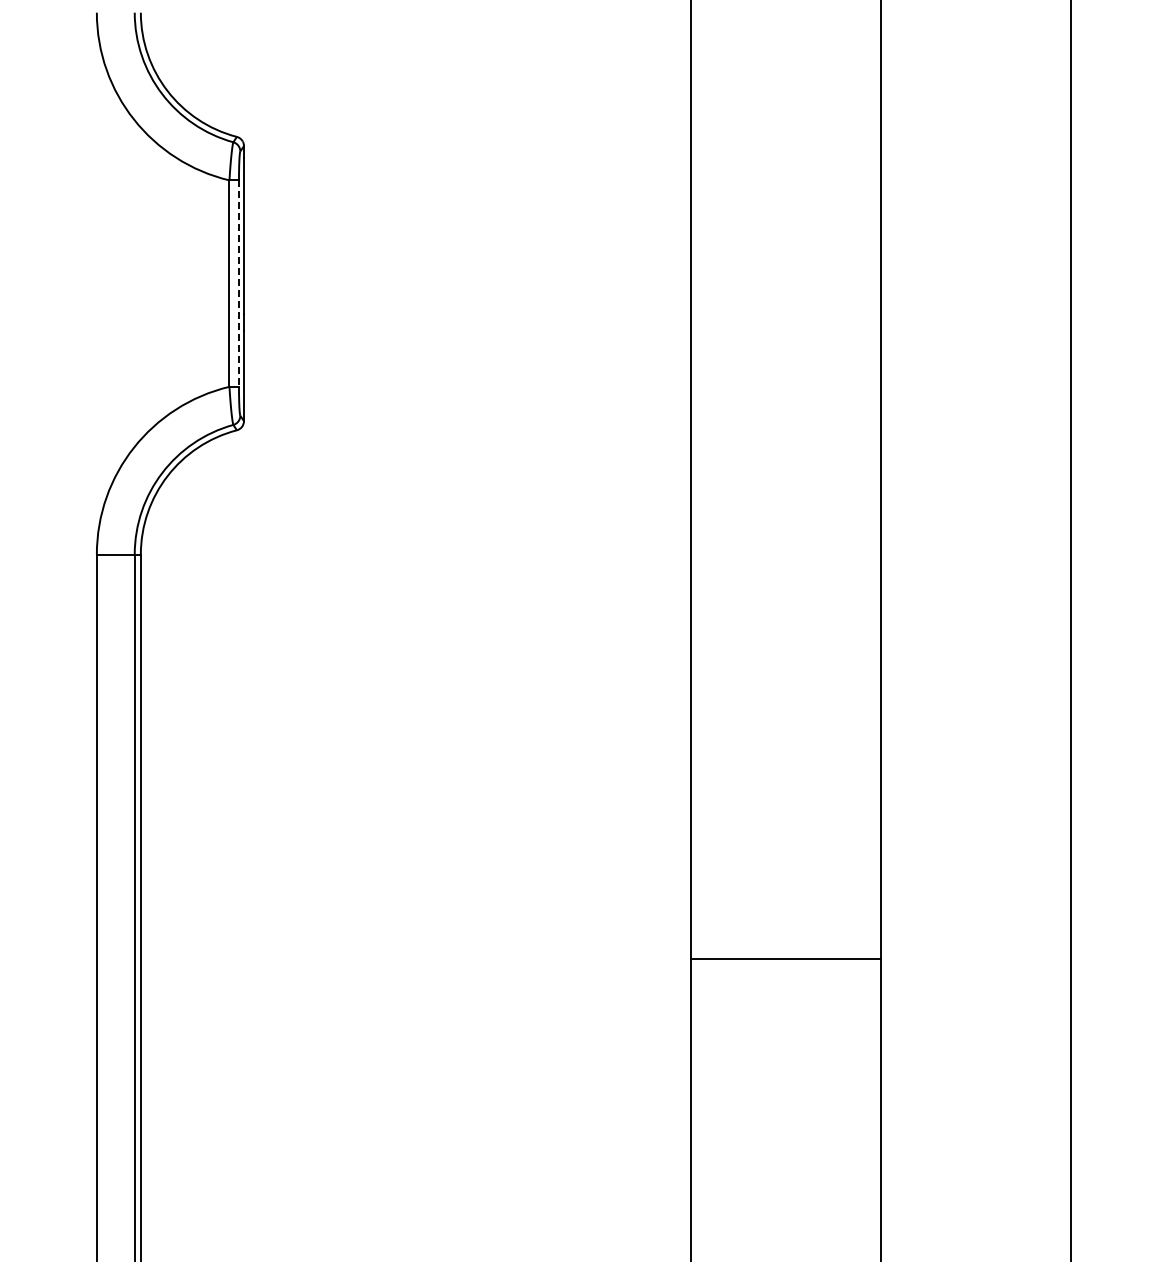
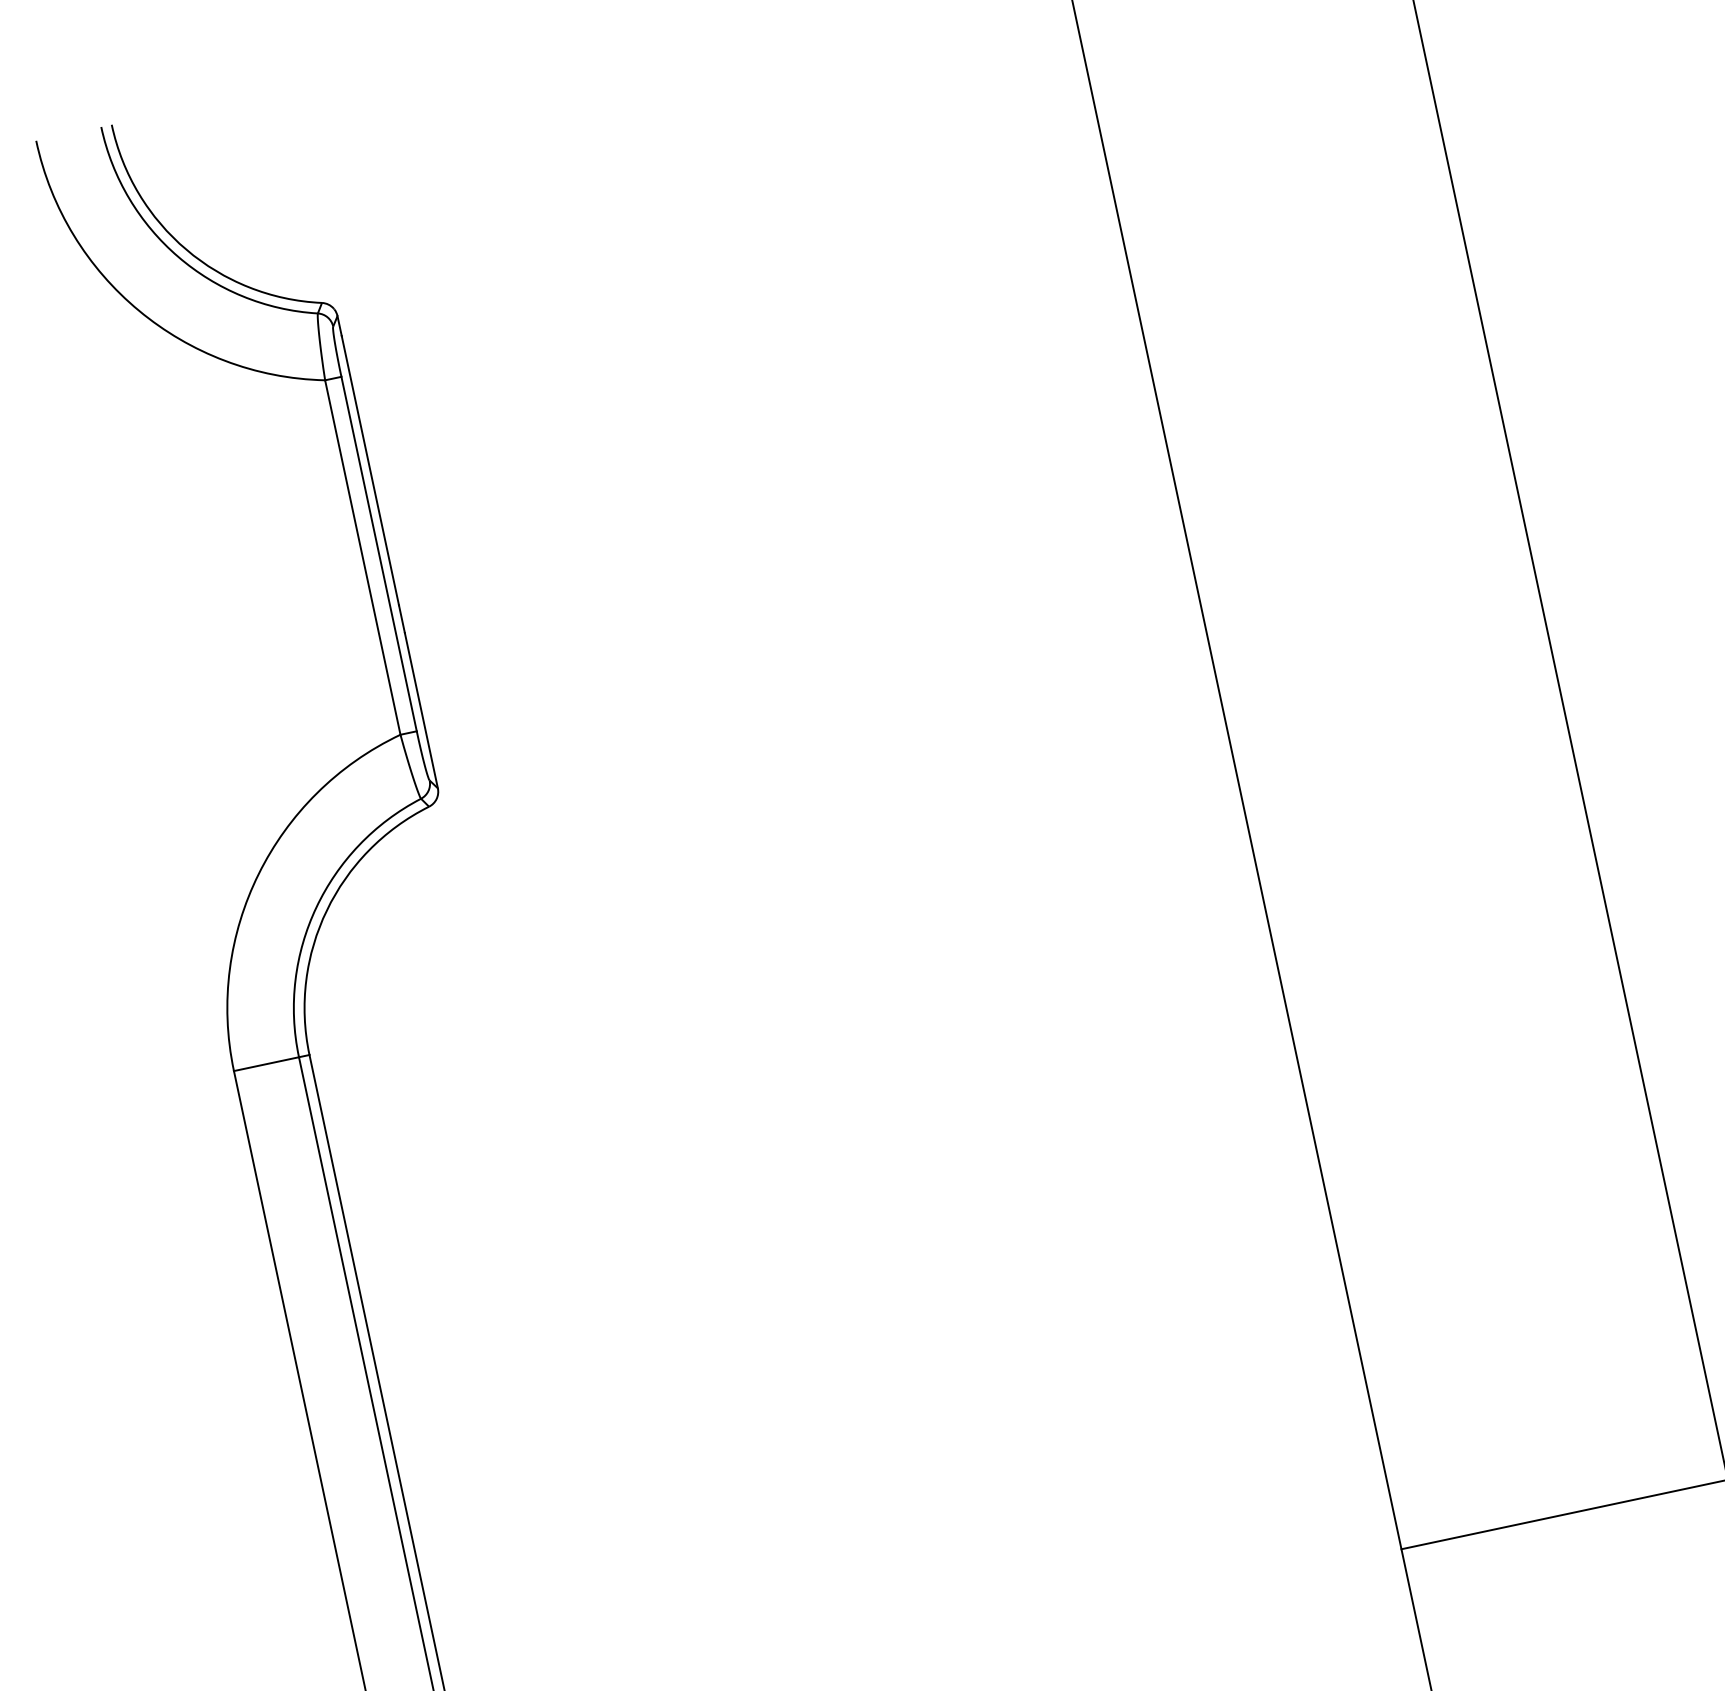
line: (238, 284) -> (378, 555), dashed -> solid

